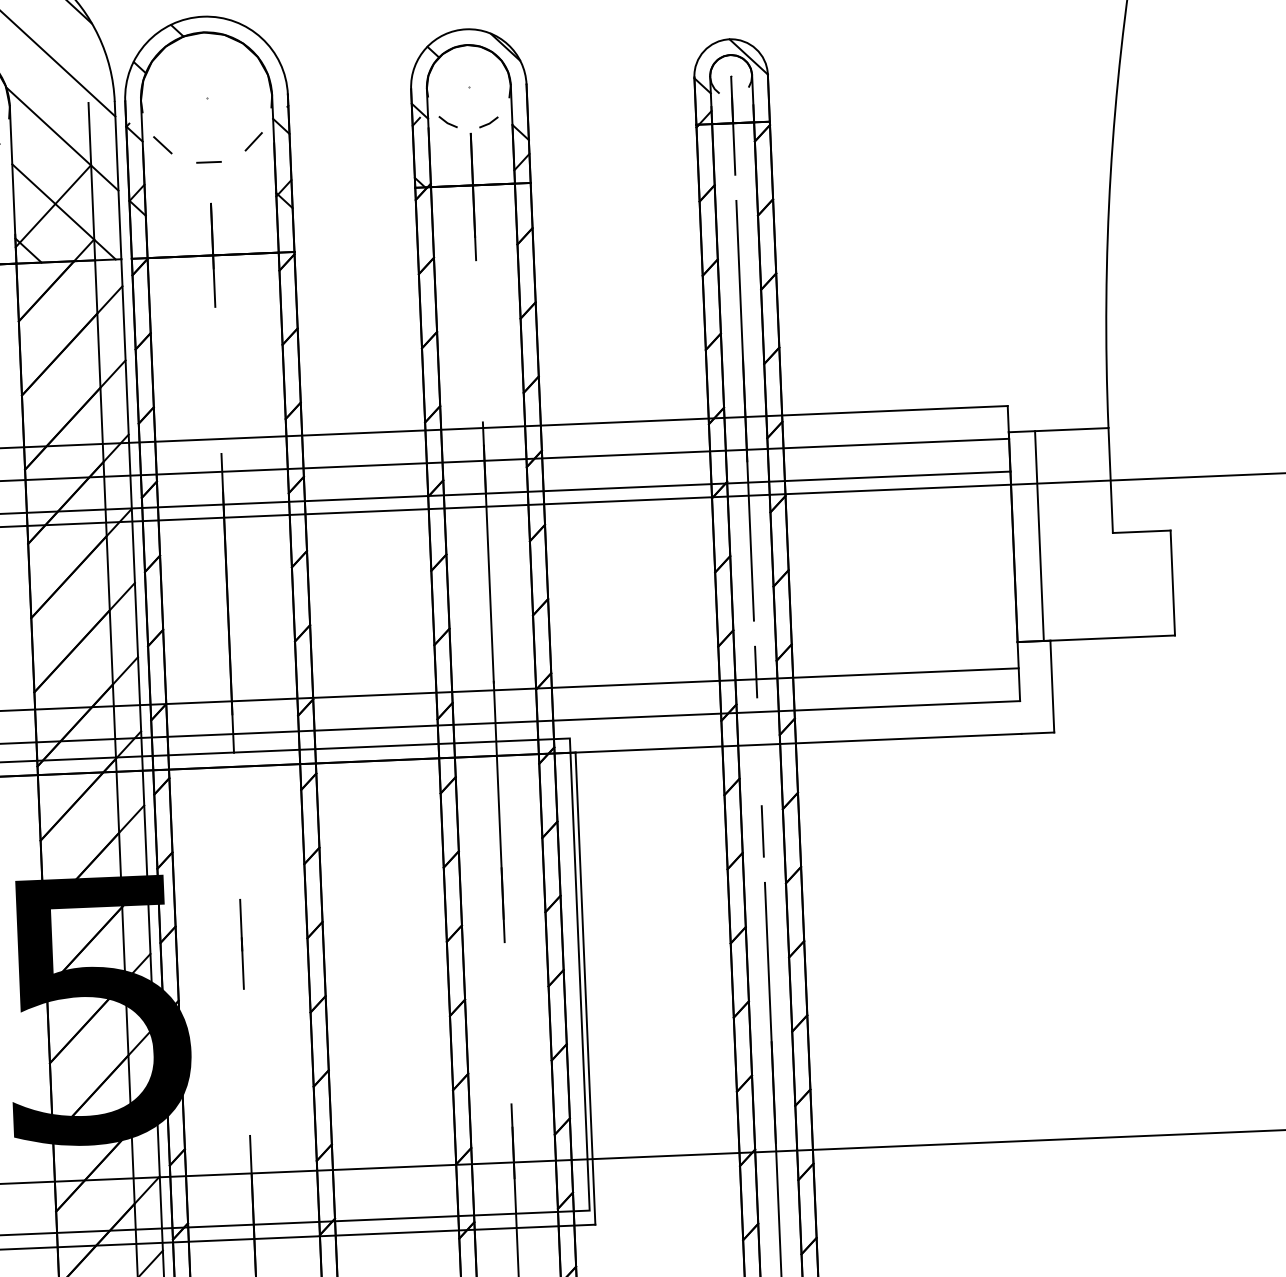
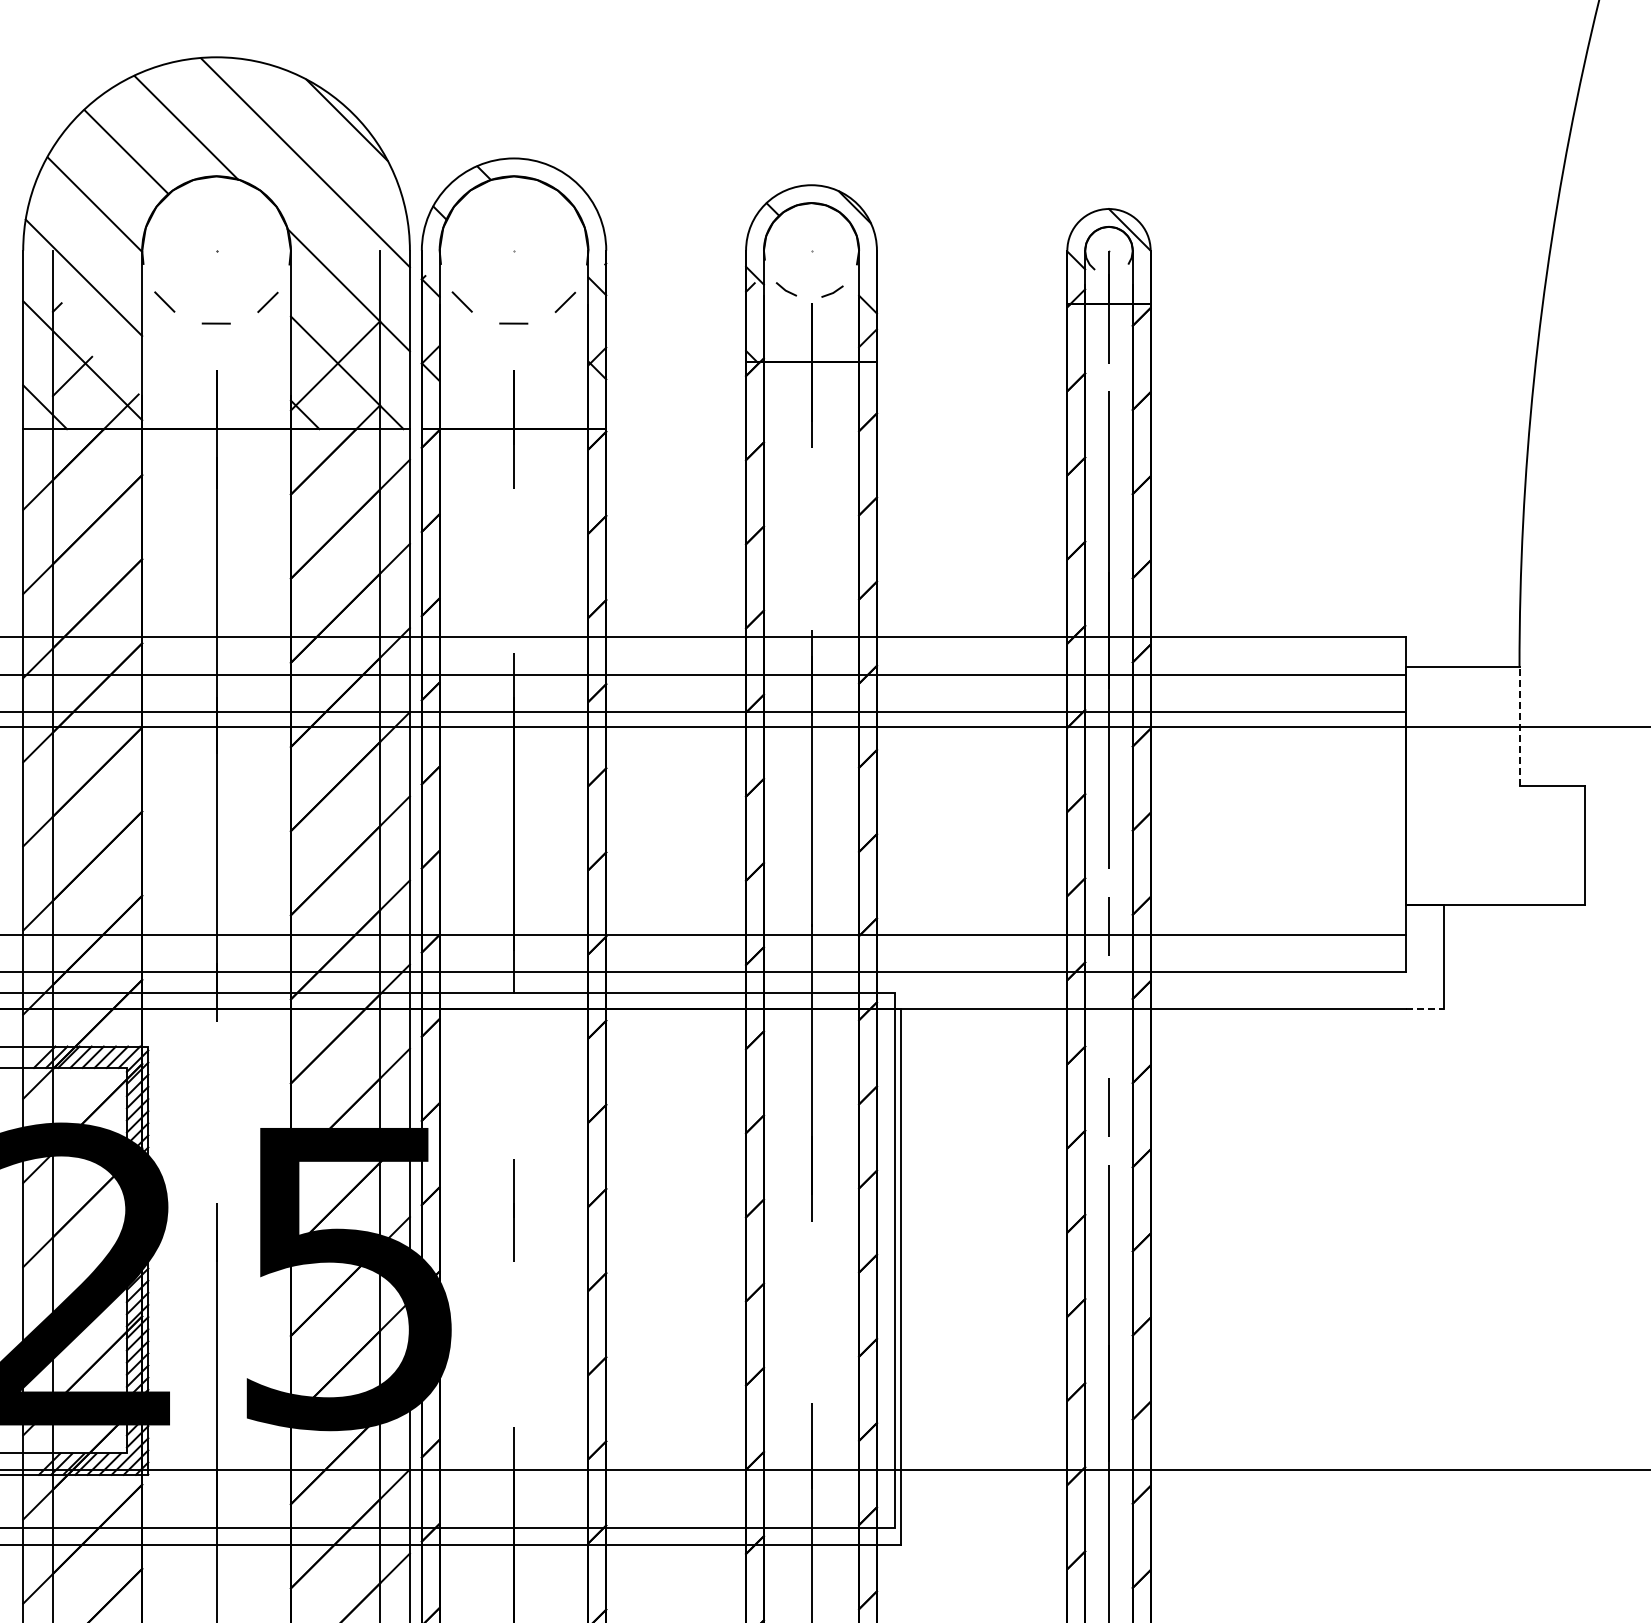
line: (1110, 480) -> (1519, 726), solid -> dashed
line: (1039, 536) -> (1436, 786), removed
line: (1038, 733) -> (1425, 1009), solid -> dashed

